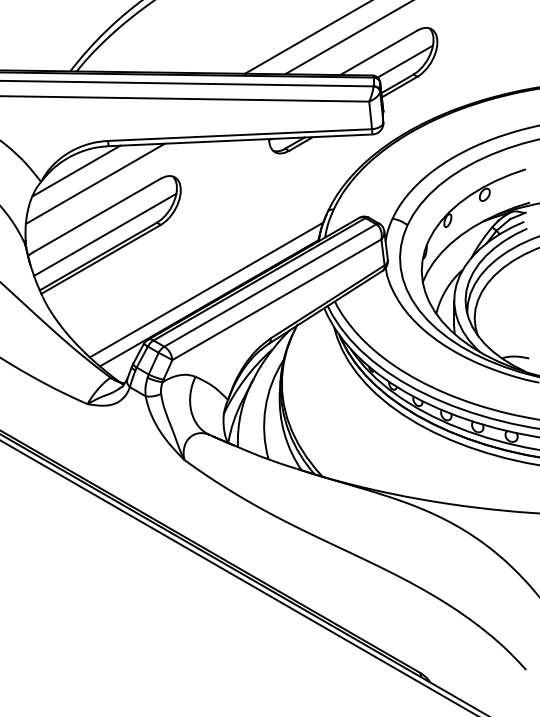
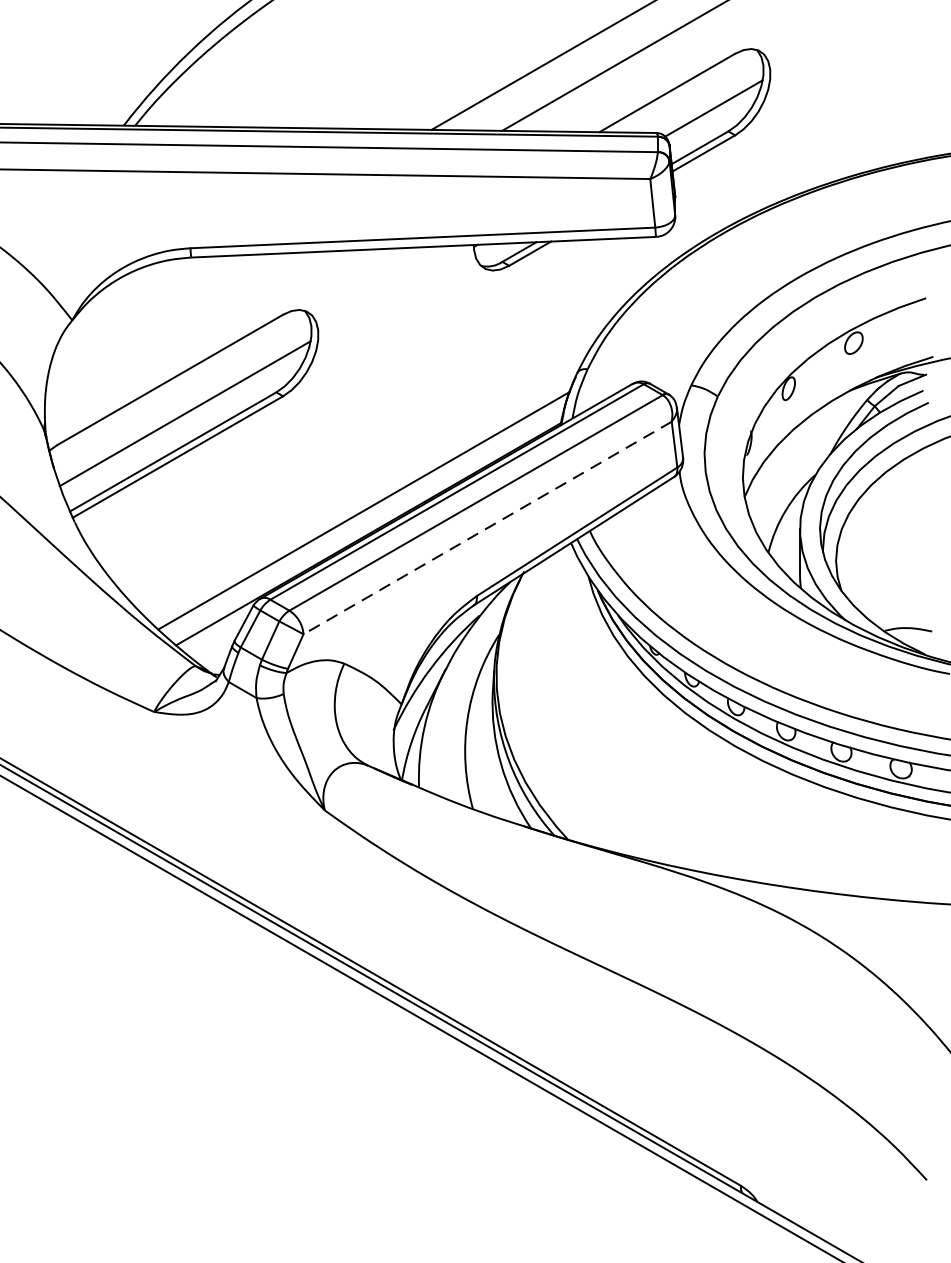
line: (76, 170) -> (134, 300), removed
line: (95, 183) -> (168, 323), removed
line: (276, 299) -> (486, 527), solid -> dashed

